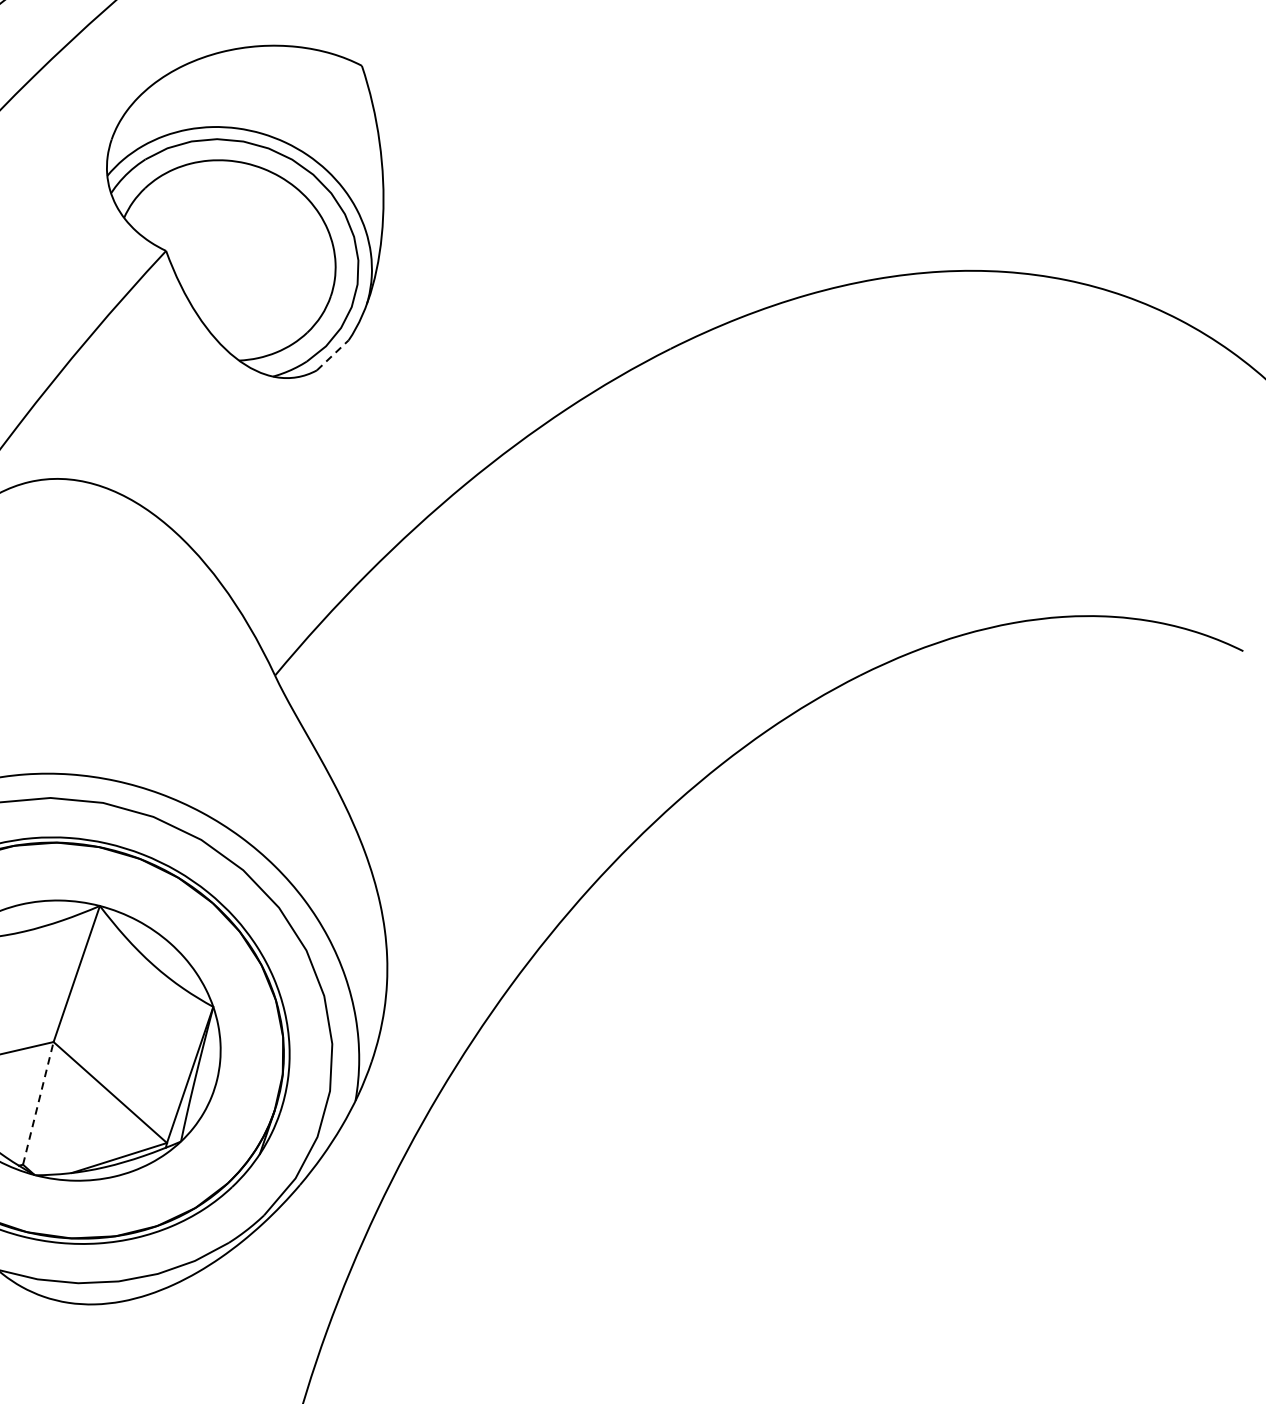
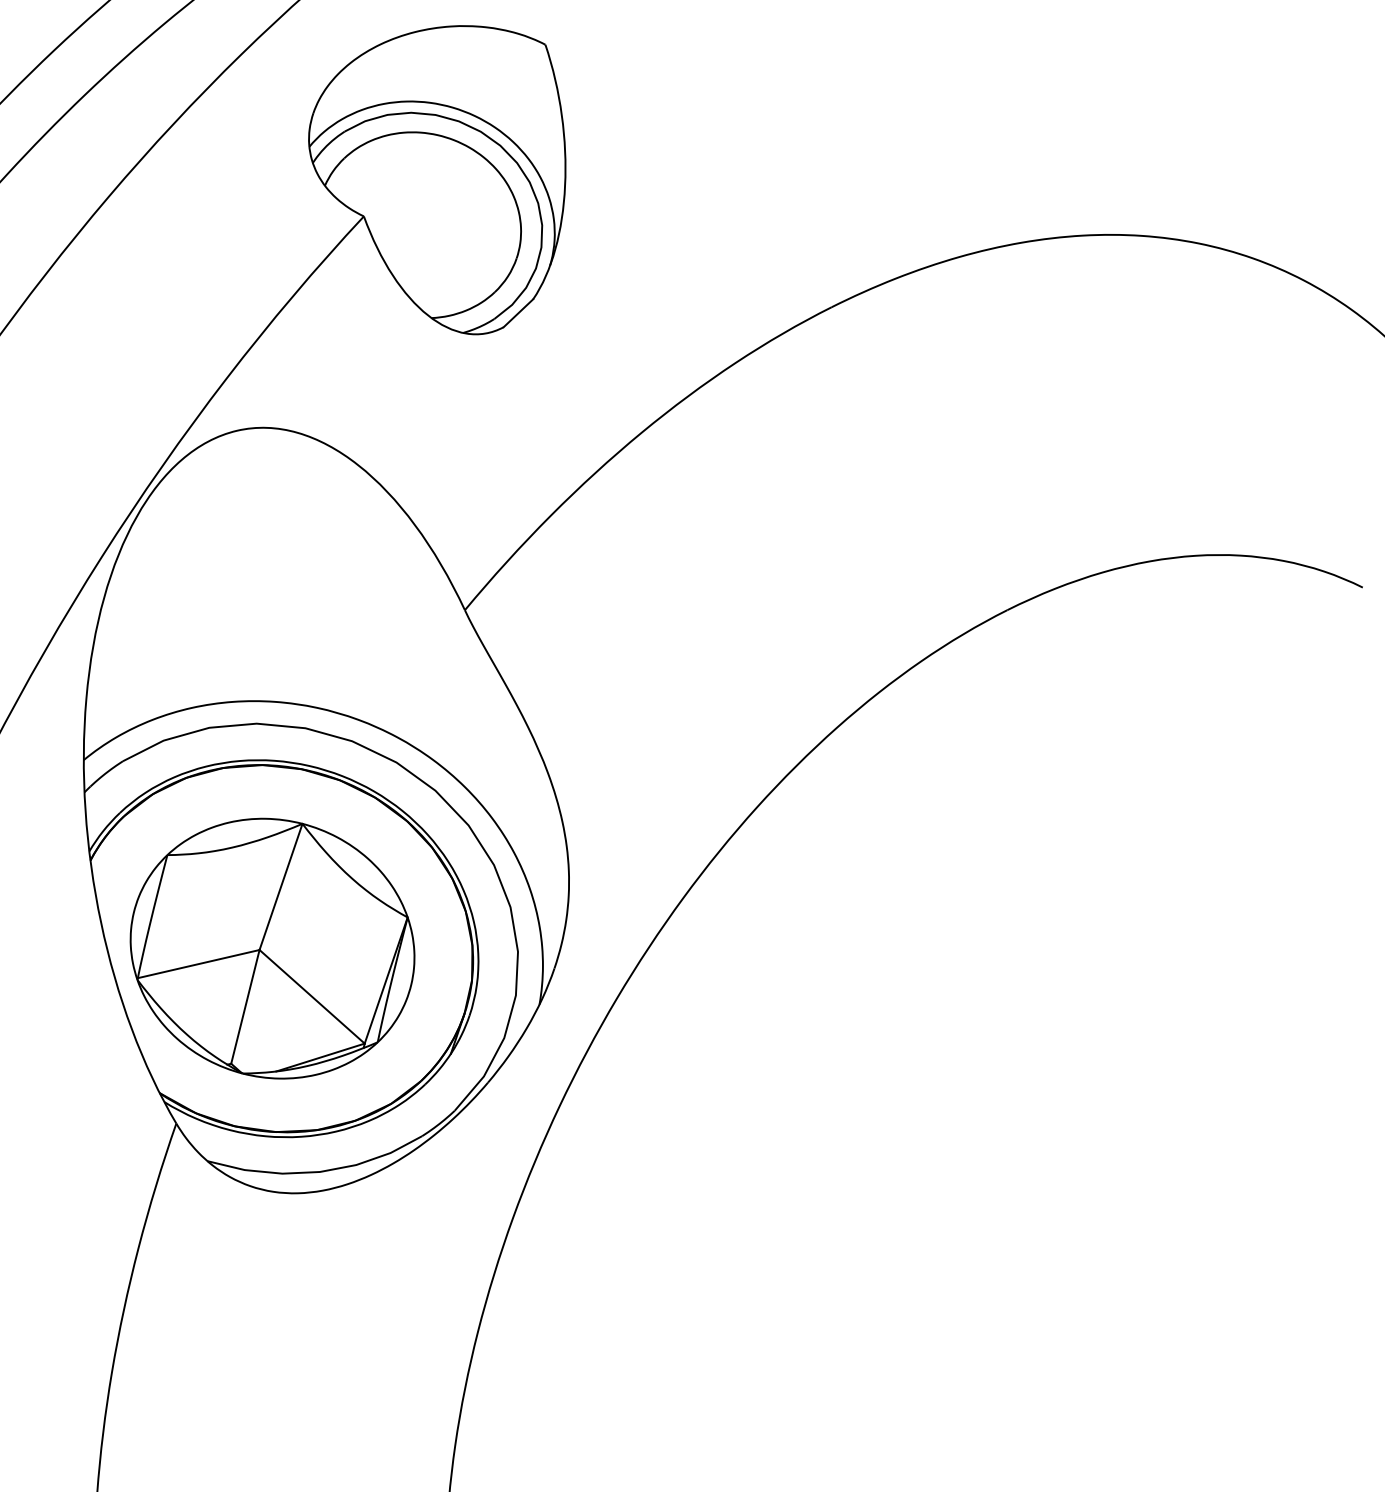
line: (332, 354) -> (518, 312), dashed -> solid
line: (38, 1102) -> (245, 1006), dashed -> solid

